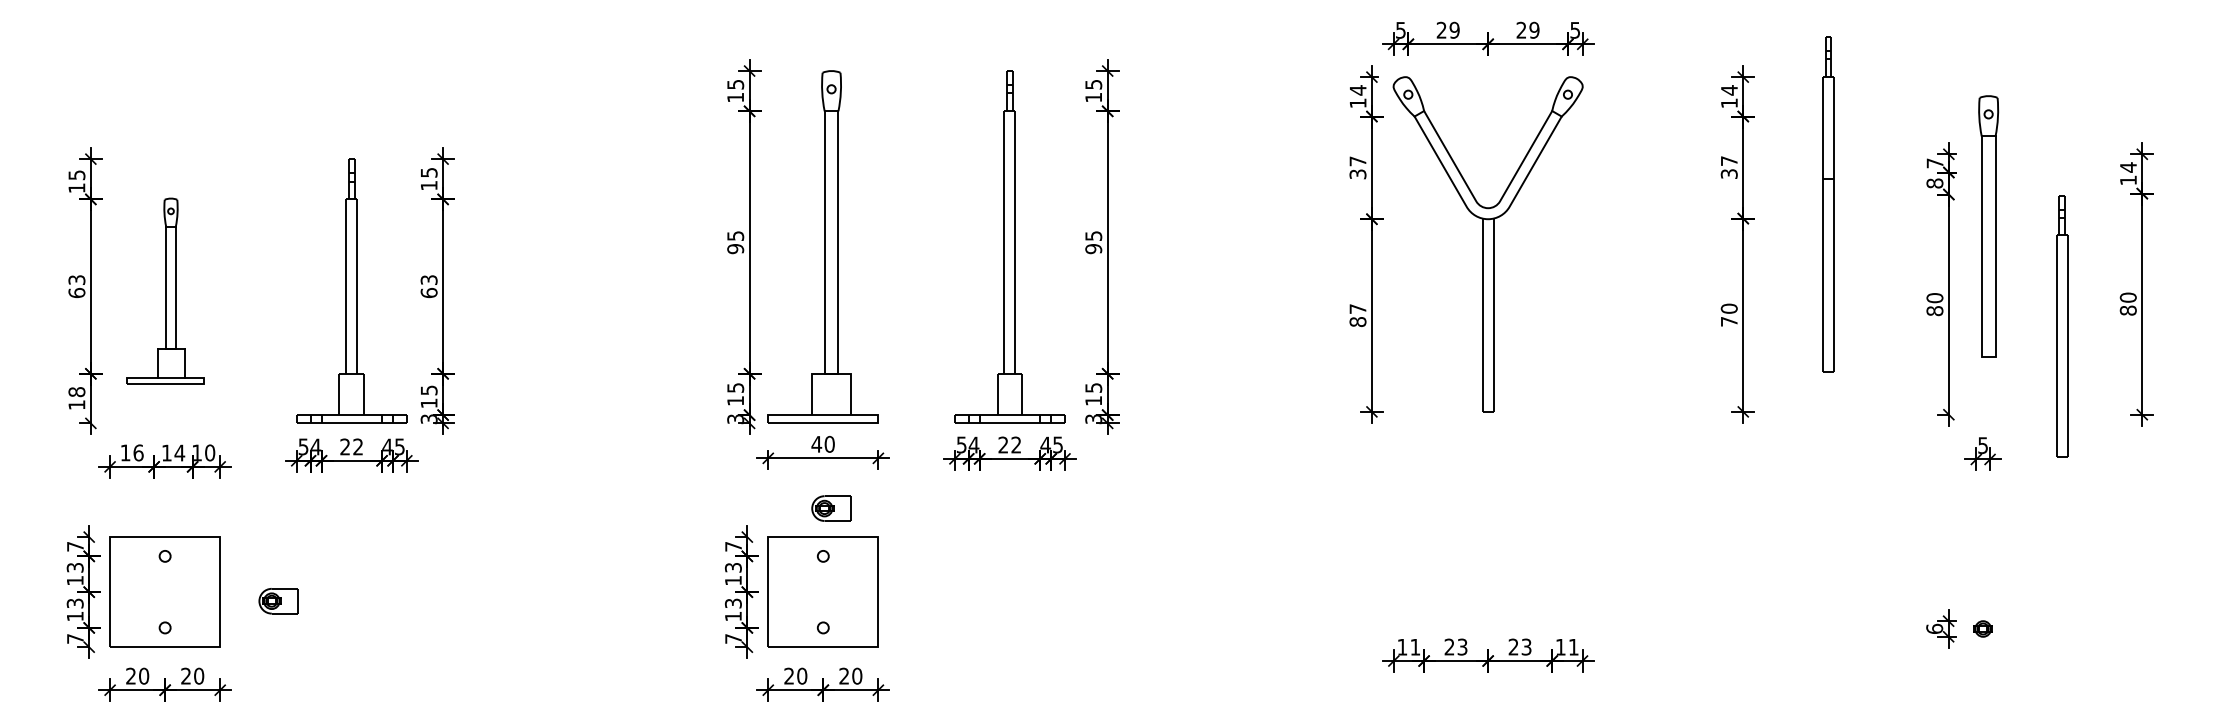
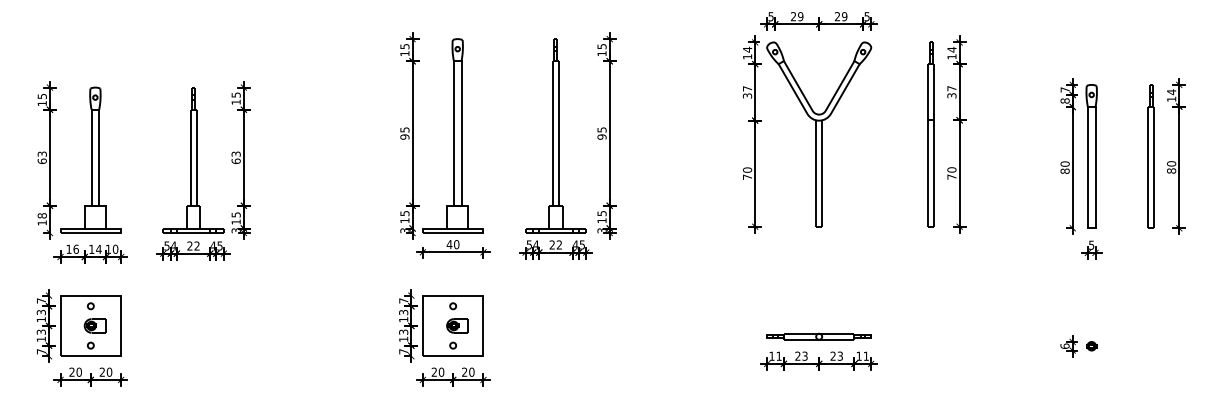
part: (1826, 204) -> (930, 134), moved
part: (1988, 226) -> (1091, 156), moved
part: (164, 289) -> (90, 159), size x1.43
text: (1357, 315) -> (747, 173), 87 -> 70
part: (2060, 326) -> (1150, 156), moved
part: (831, 507) -> (457, 325), moved
part: (277, 600) -> (94, 325), moved
part: (1486, 611) -> (818, 336), added

